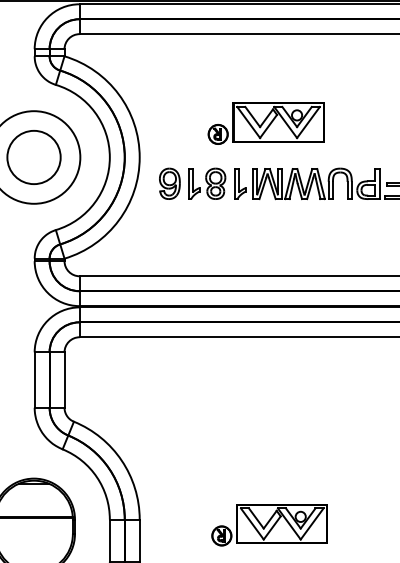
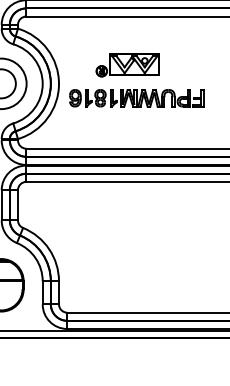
part: (268, 525) -> (129, 284), removed

